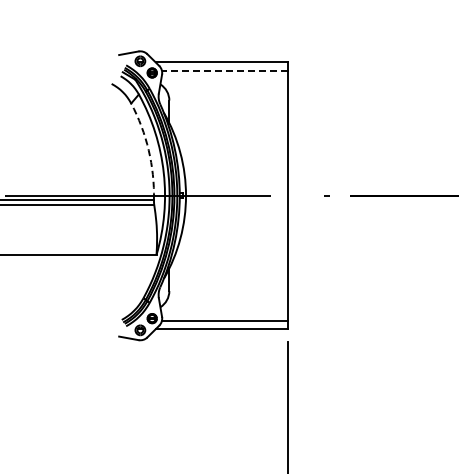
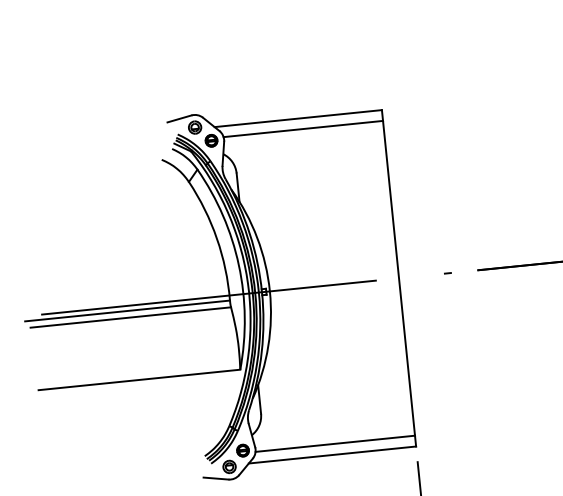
line: (224, 71) -> (302, 129), dashed -> solid
arc: (148, 150) -> (216, 239), dashed -> solid

